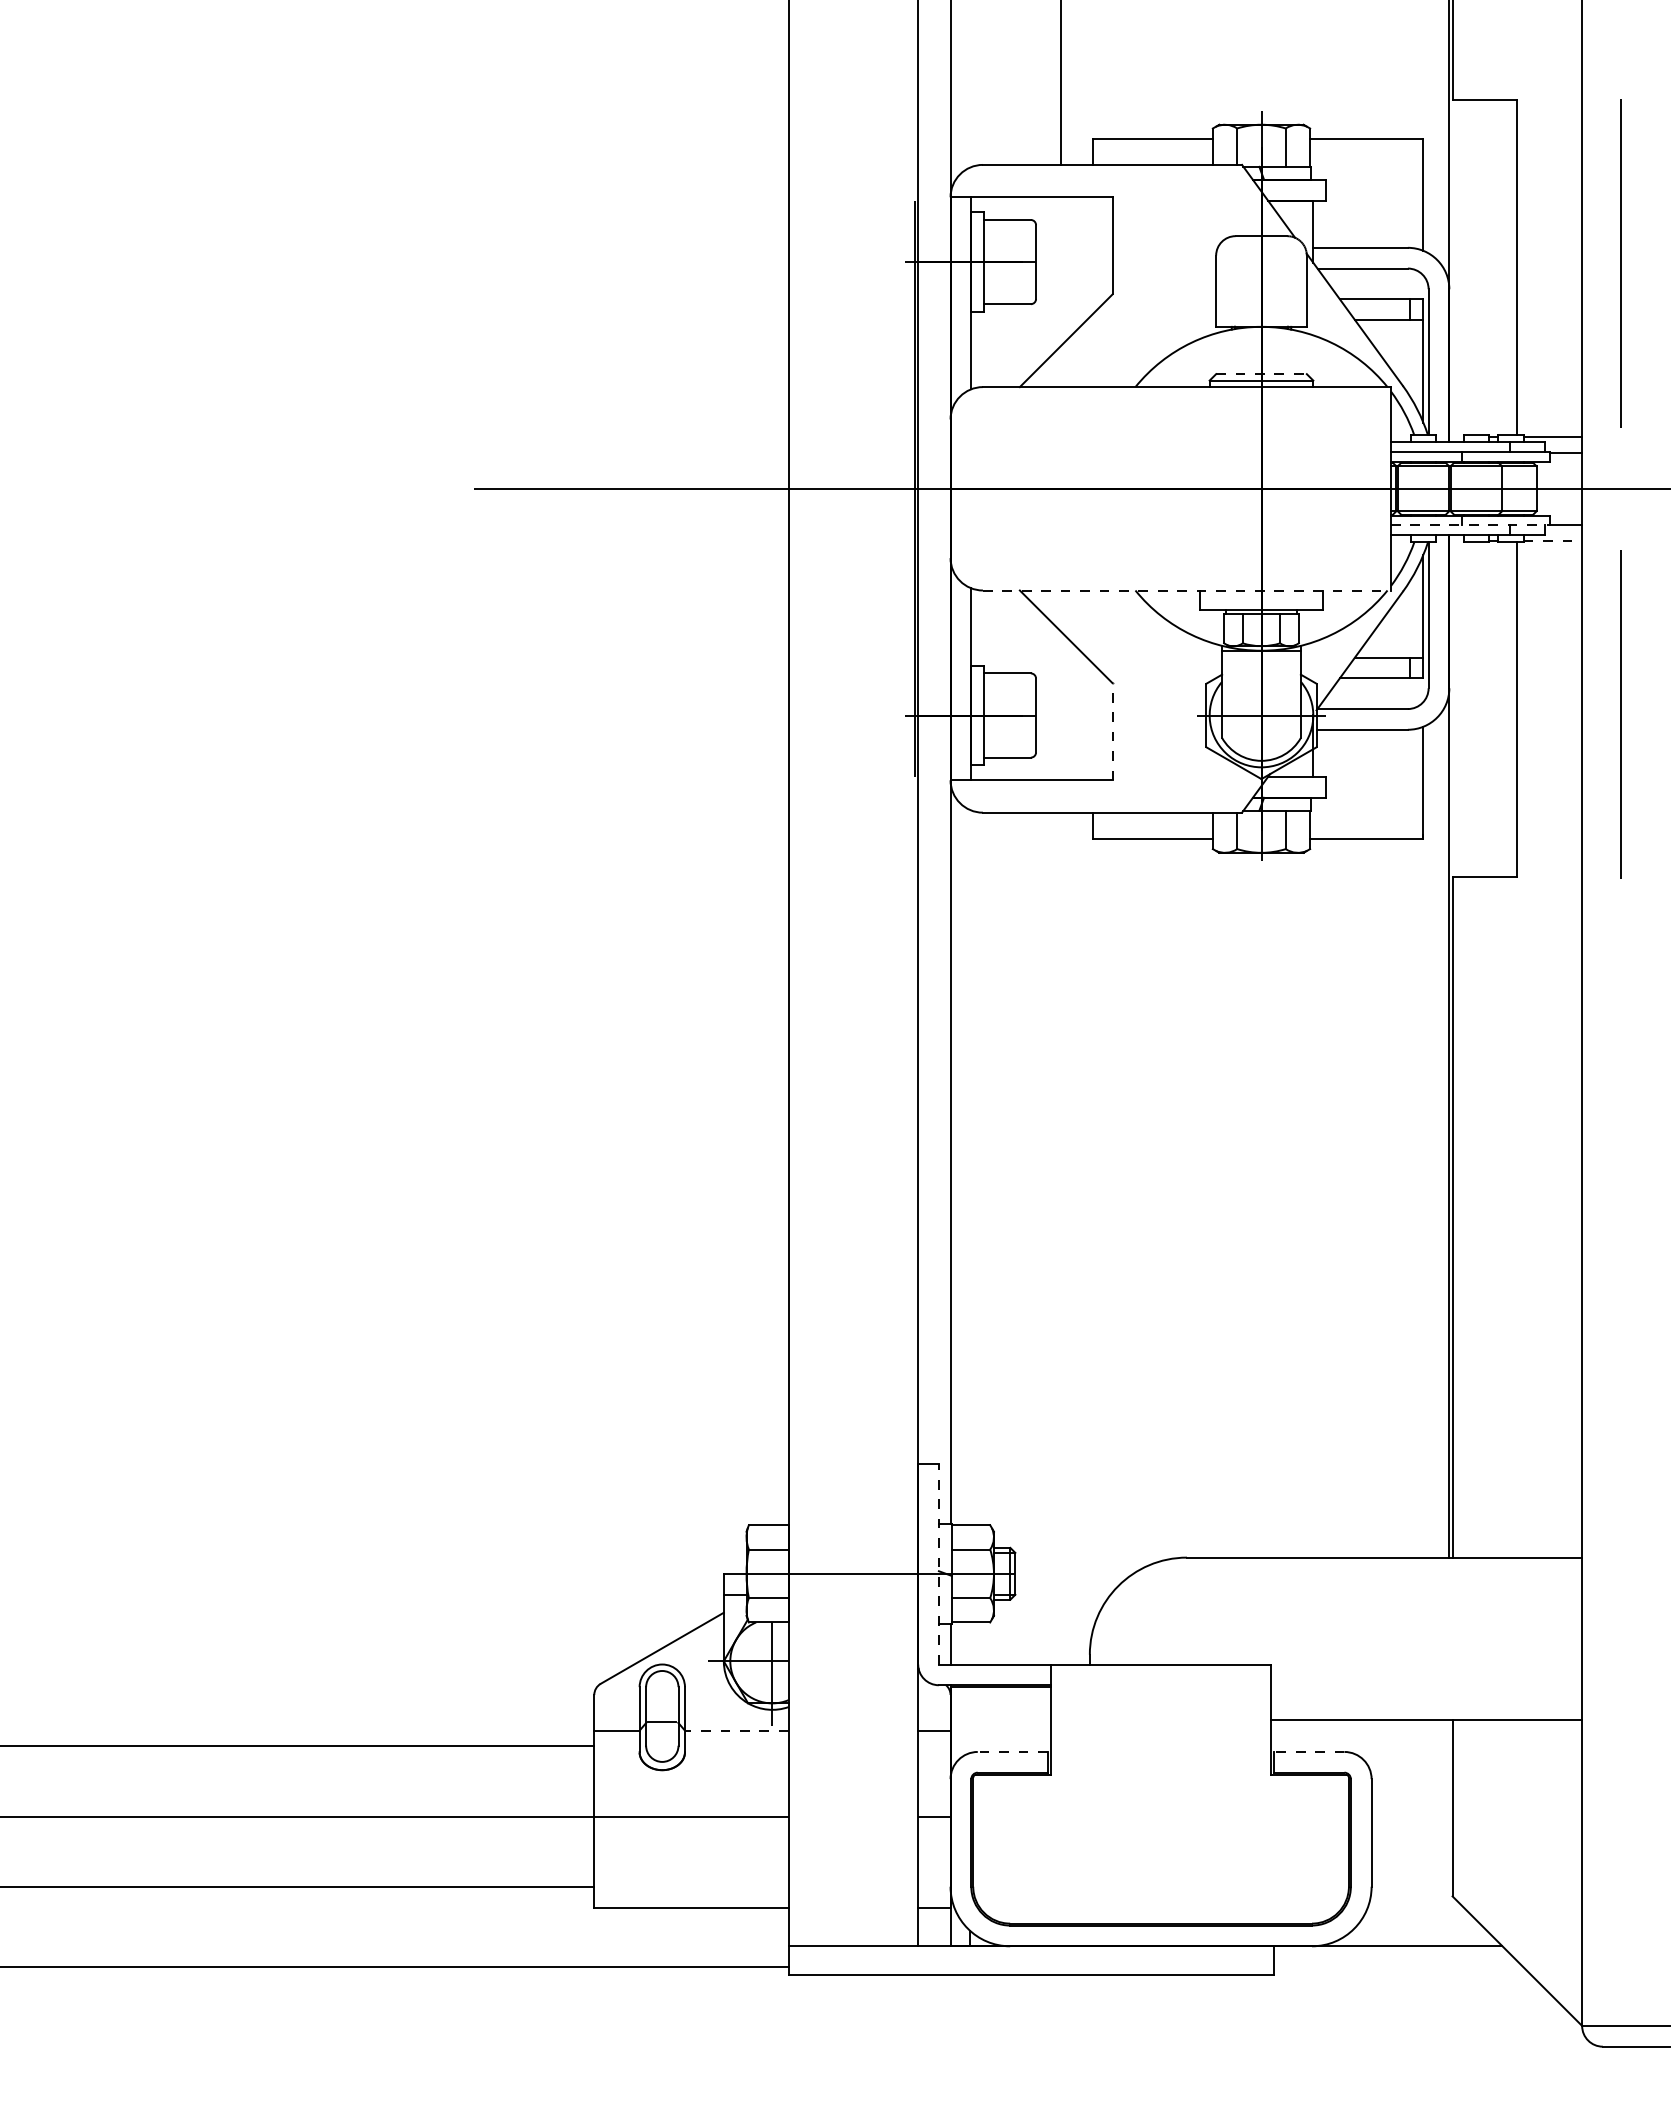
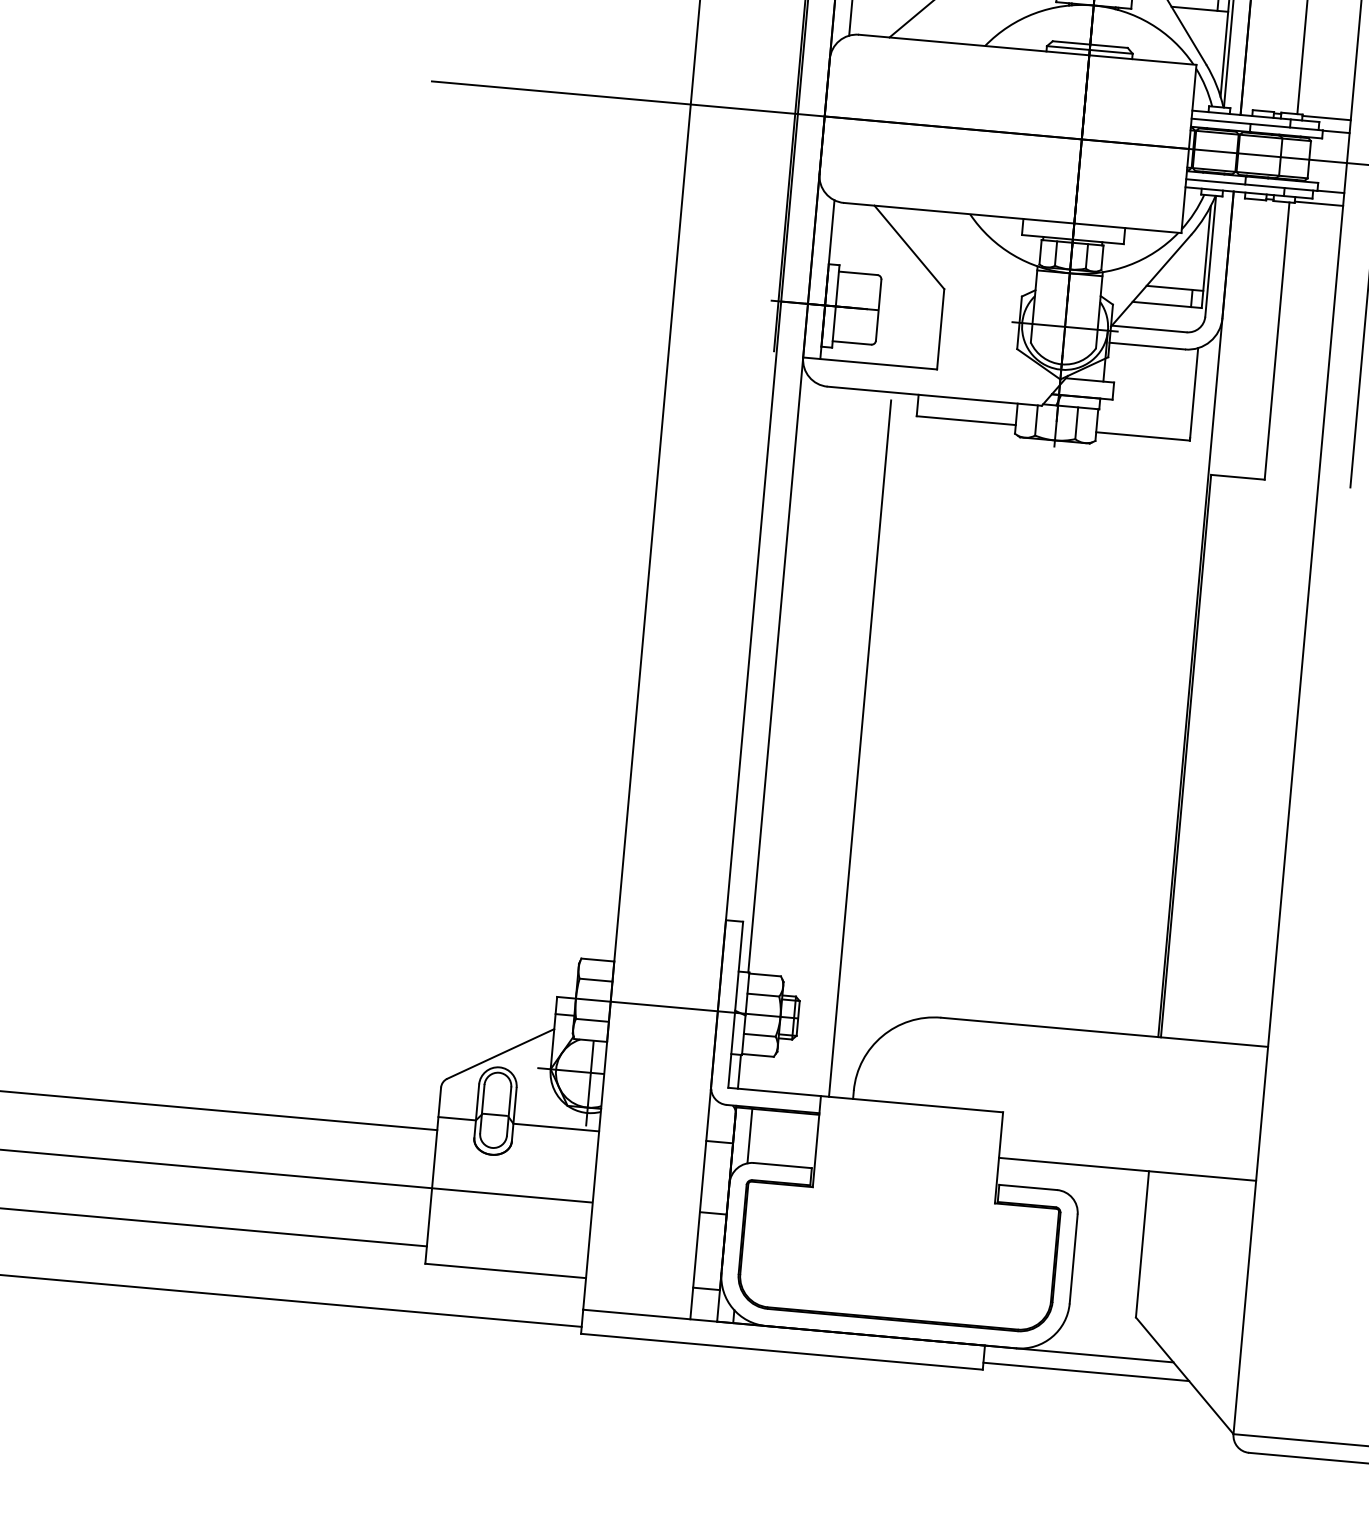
line: (1261, 374) -> (1090, 44), dashed -> solid
line: (1470, 525) -> (1251, 185), dashed -> solid
line: (1553, 540) -> (1319, 203), dashed -> solid
line: (1187, 590) -> (1013, 218), dashed -> solid
line: (1112, 731) -> (940, 329), dashed -> solid
line: (1060, 1243) -> (859, 748), added
line: (938, 1563) -> (735, 1004), dashed -> solid
line: (970, 1720) -> (750, 1136), added
line: (736, 1730) -> (556, 1127), dashed -> solid
line: (1012, 1751) -> (782, 1165), dashed -> solid
line: (1309, 1751) -> (1028, 1187), dashed -> solid
line: (1398, 1967) -> (1085, 1372), added

